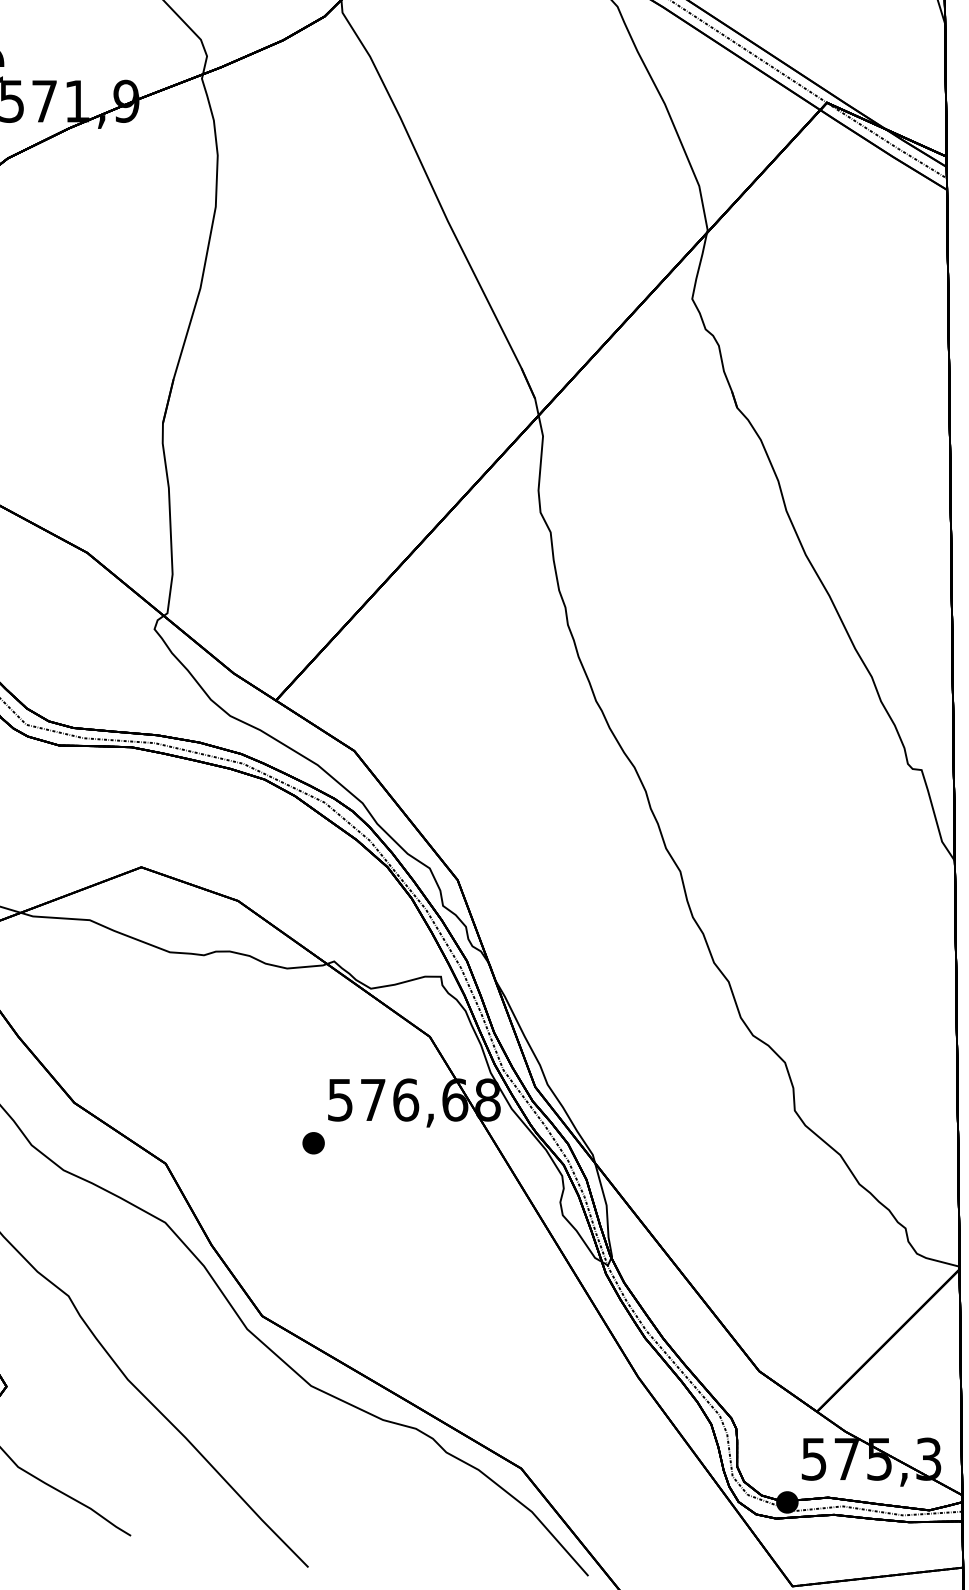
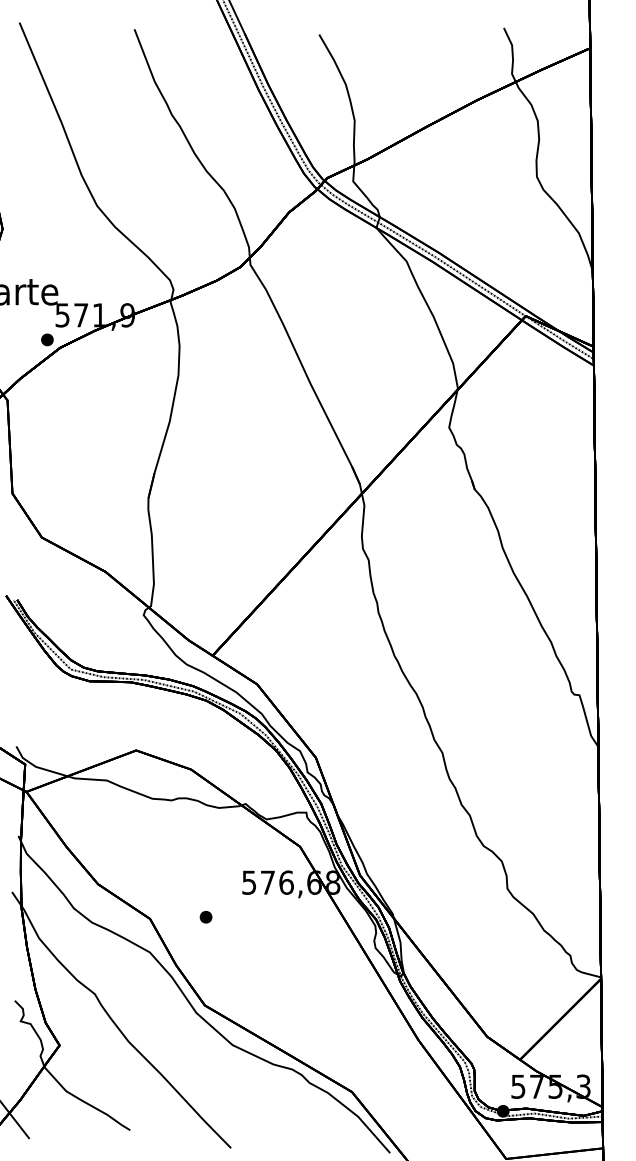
part: (312, 1143) -> (205, 917), moved

